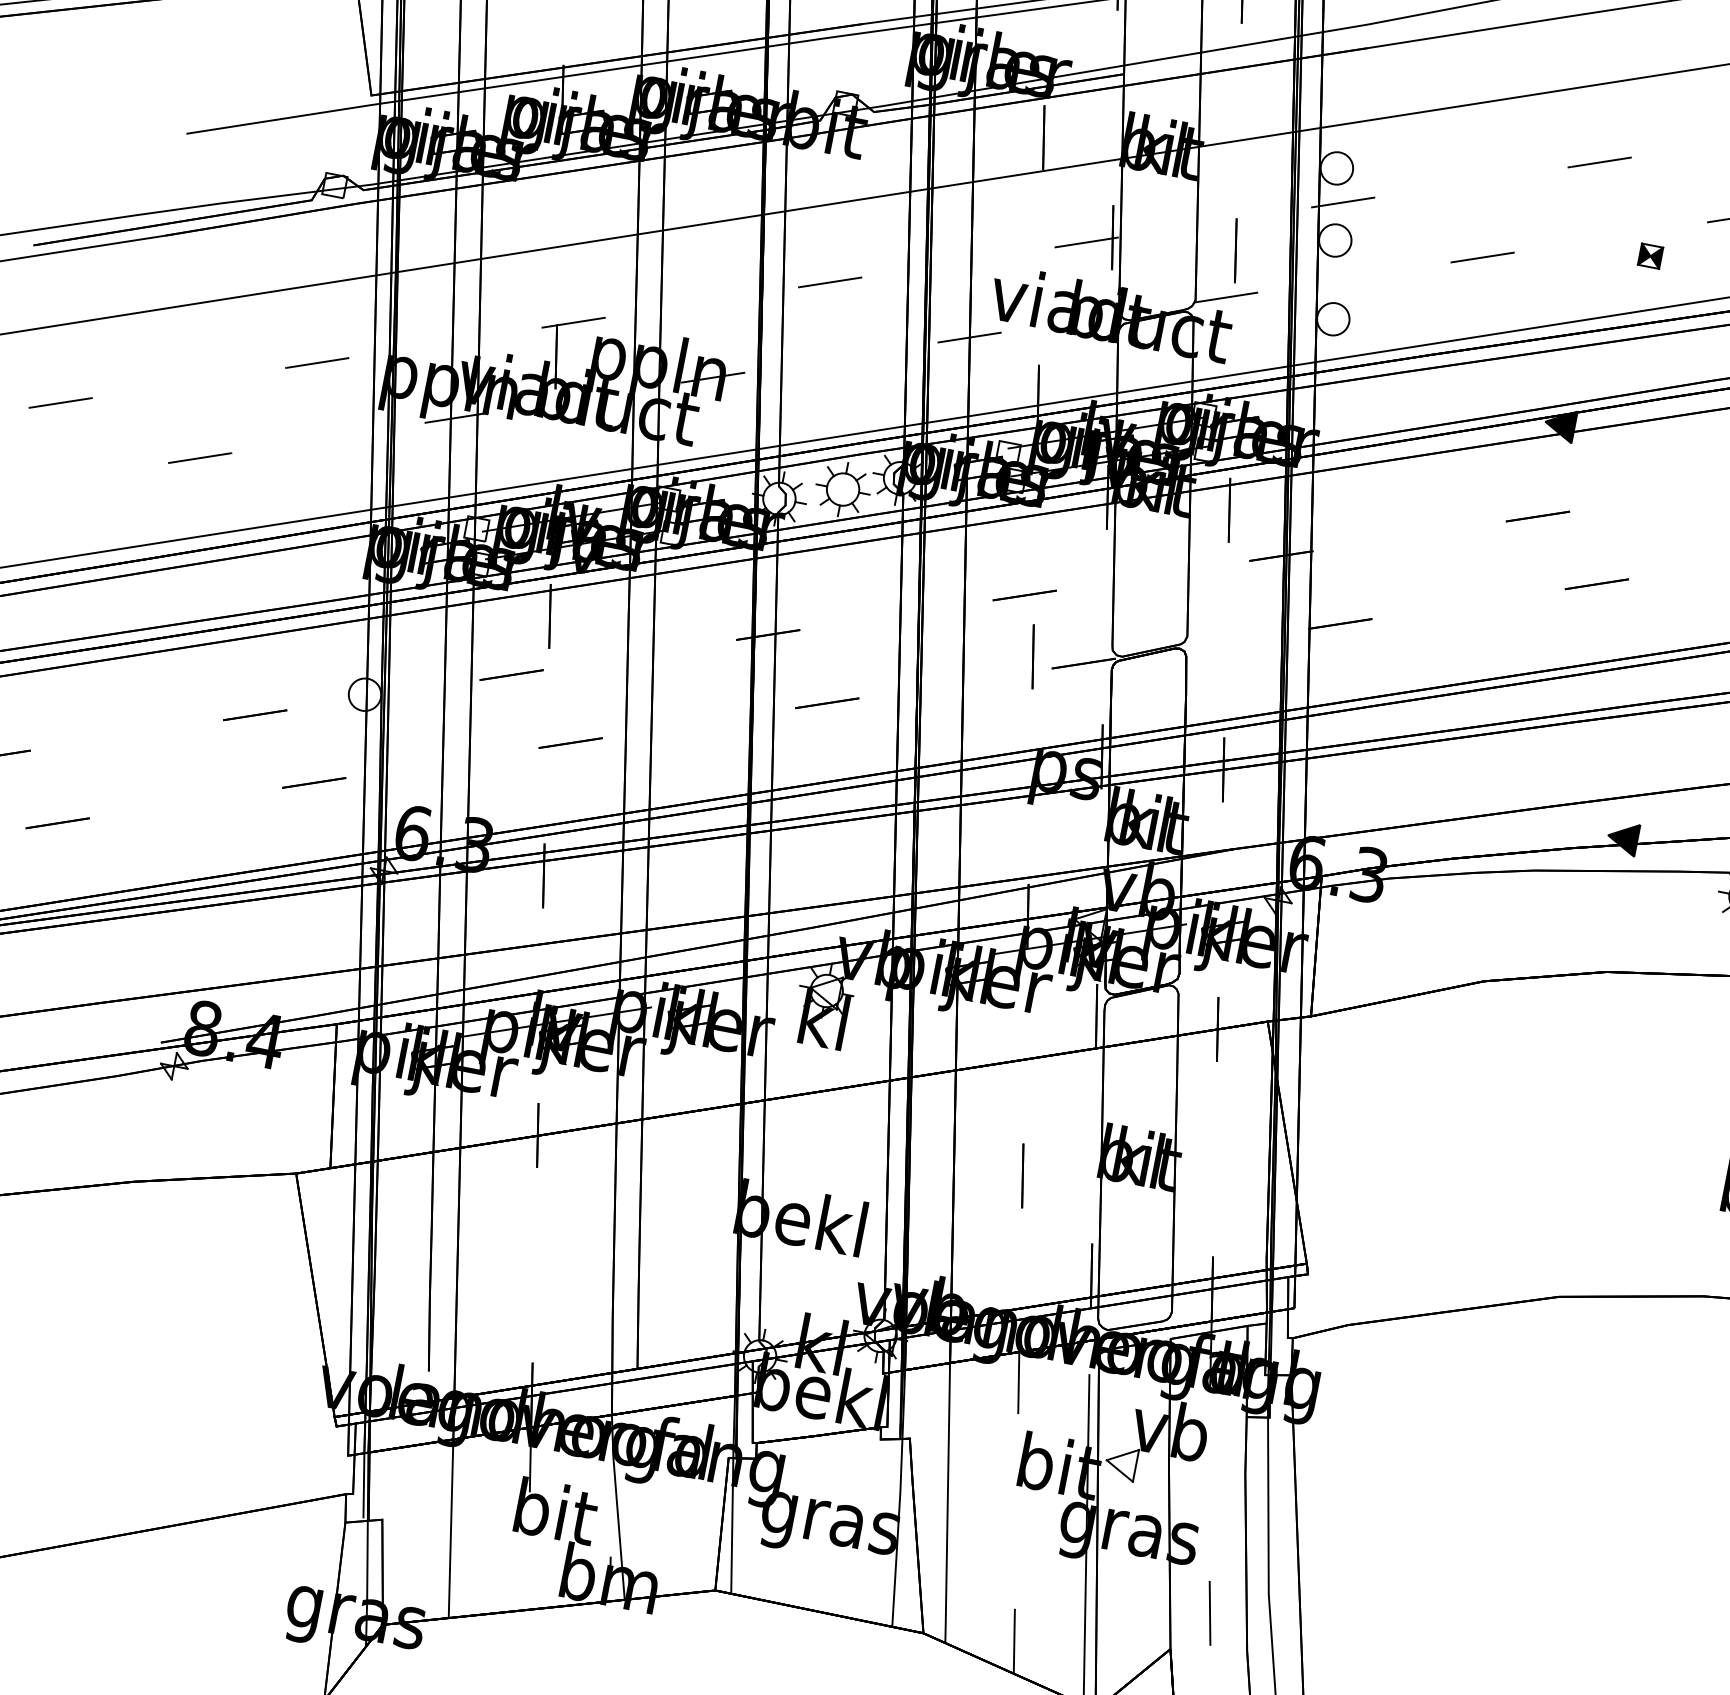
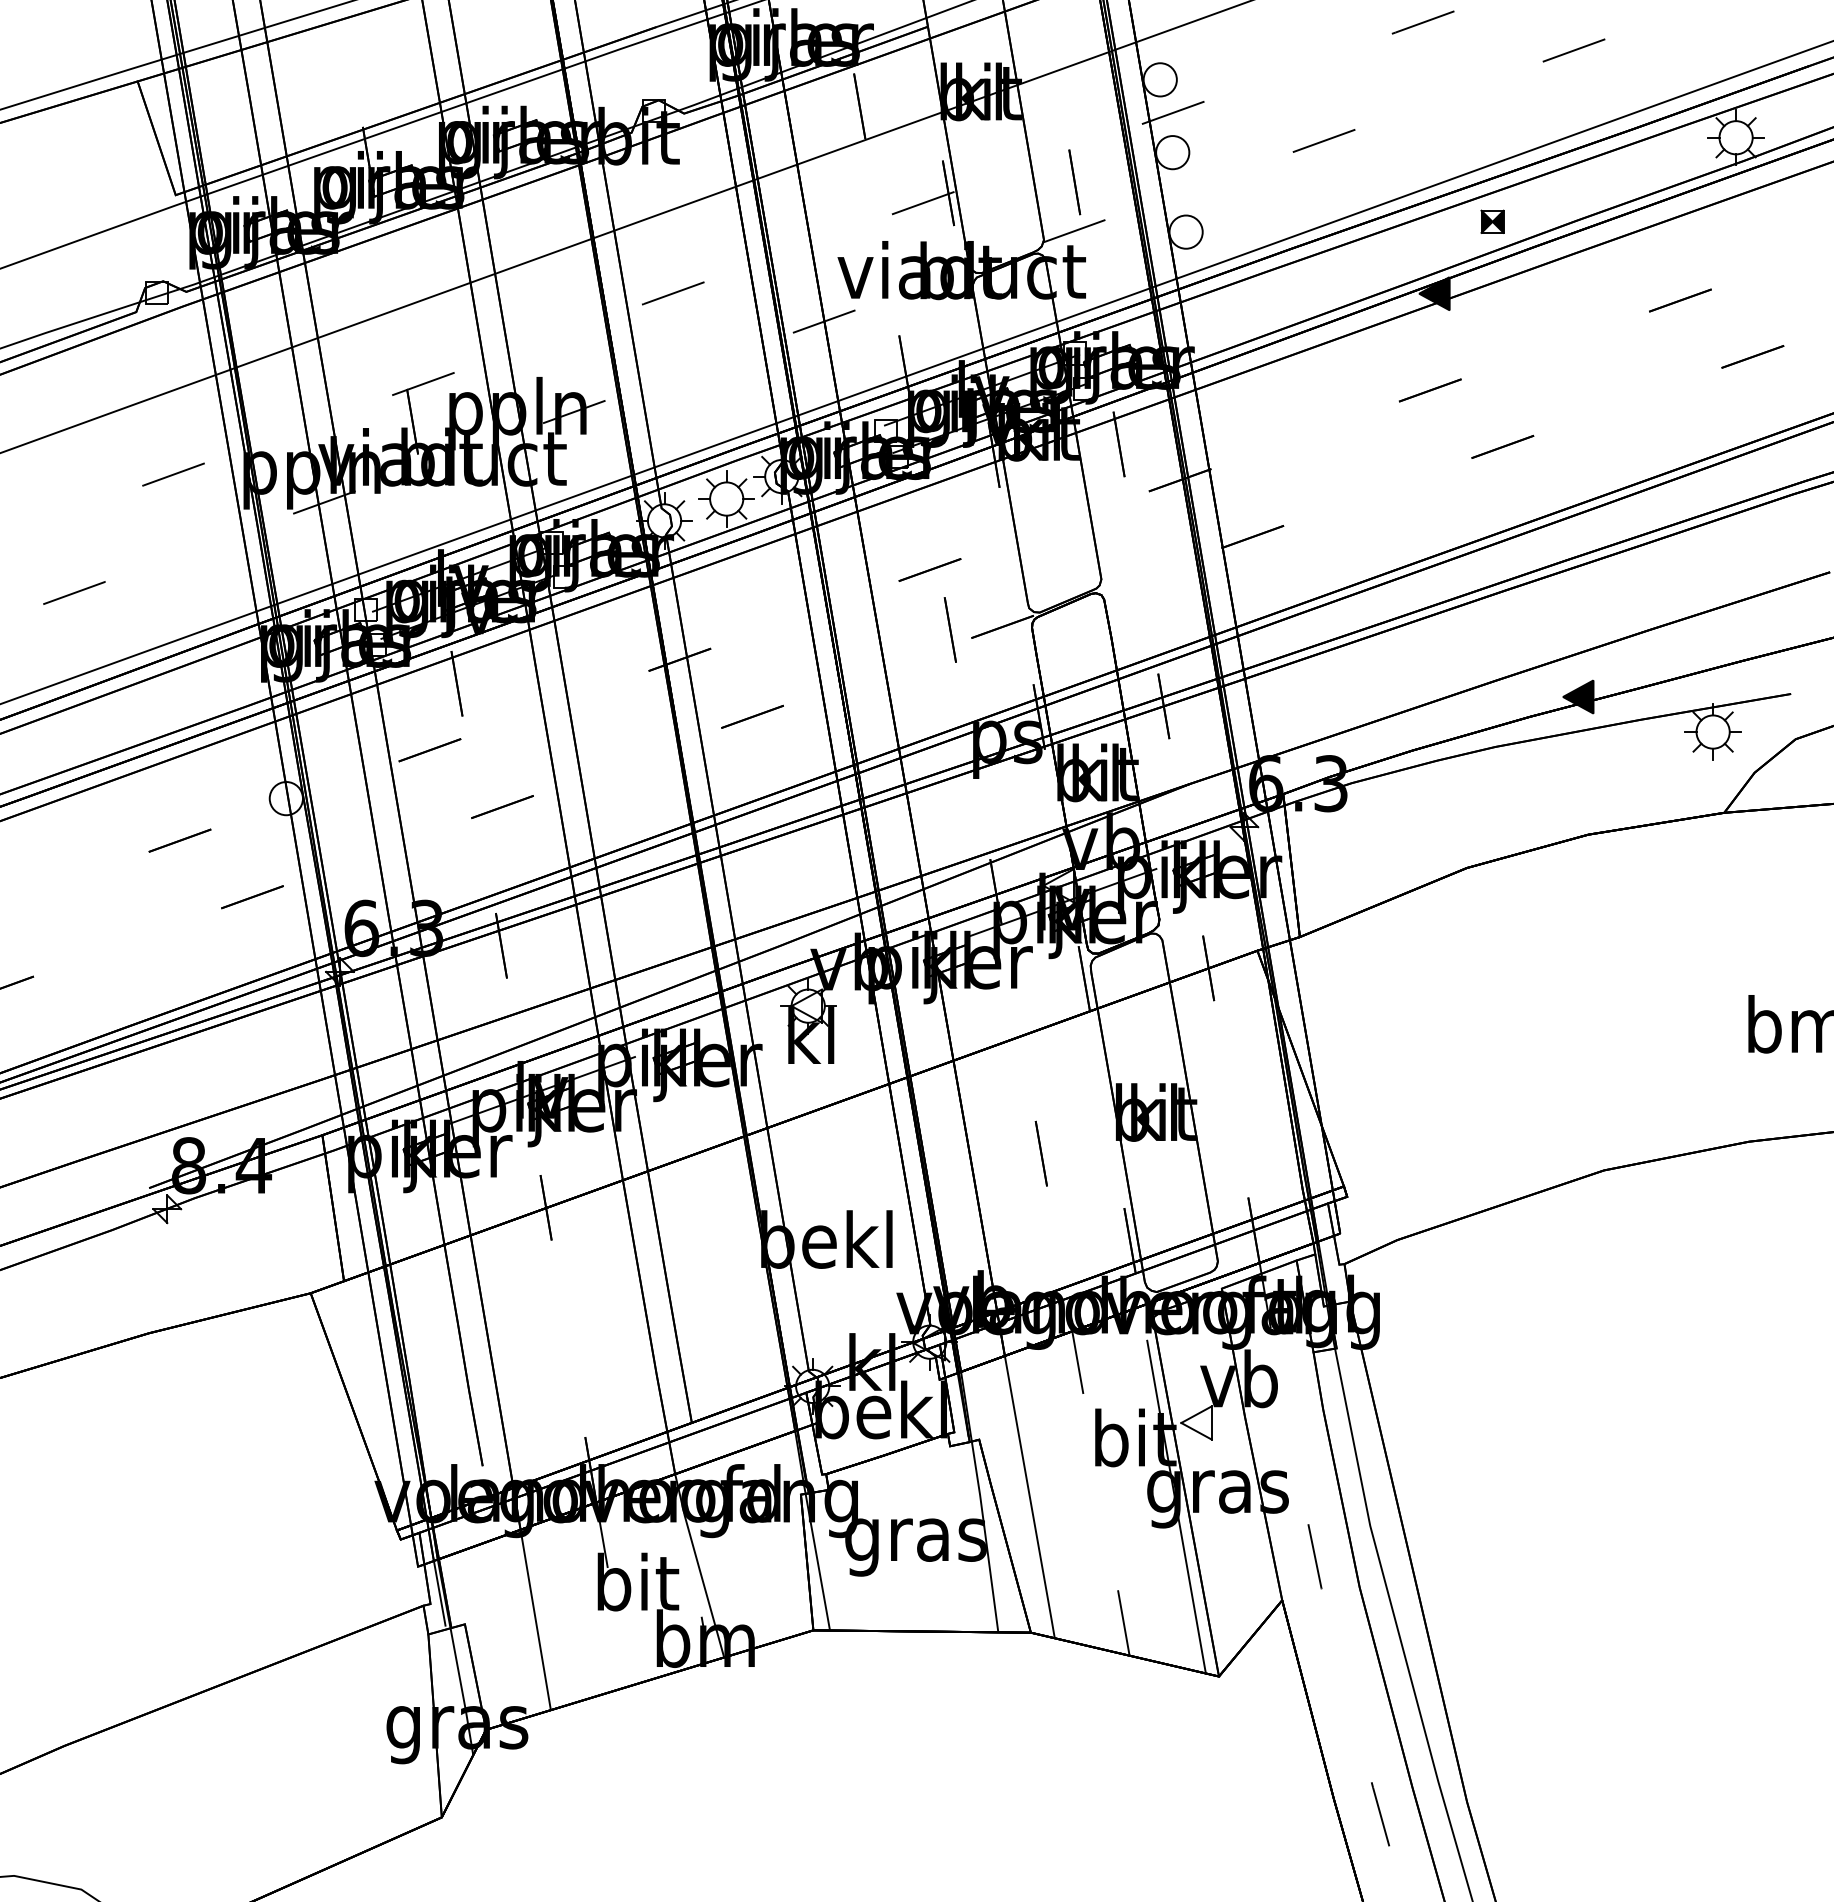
part: (1650, 255) -> (1492, 221), moved

